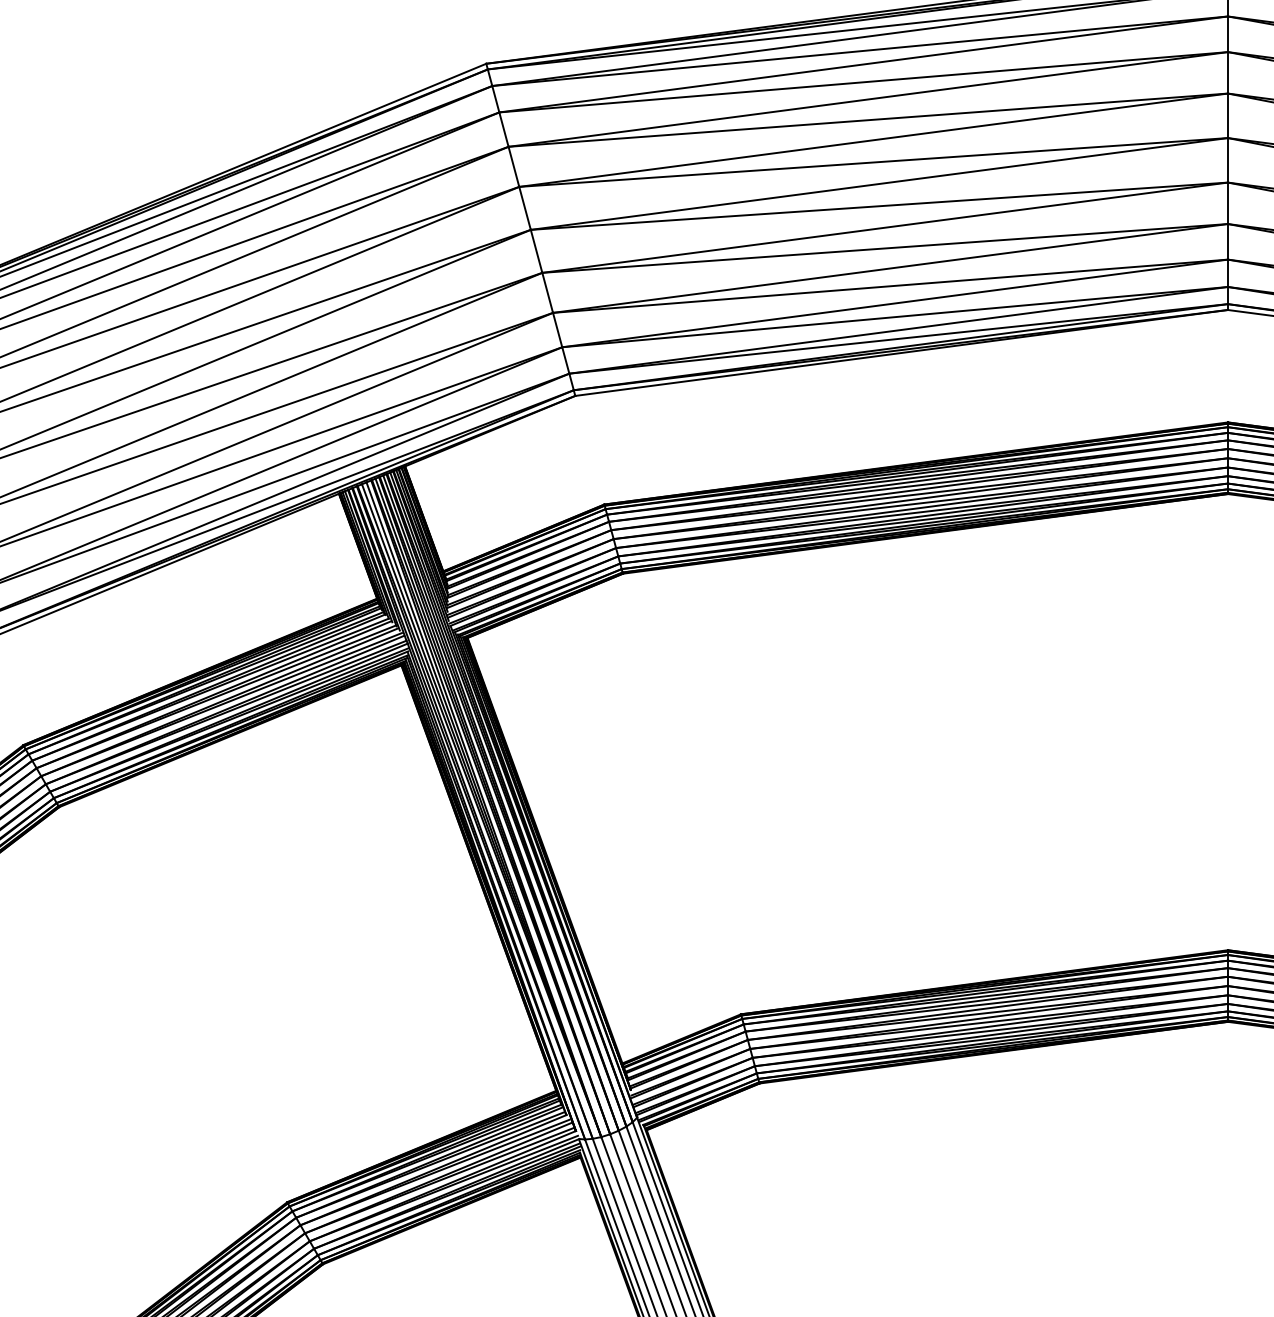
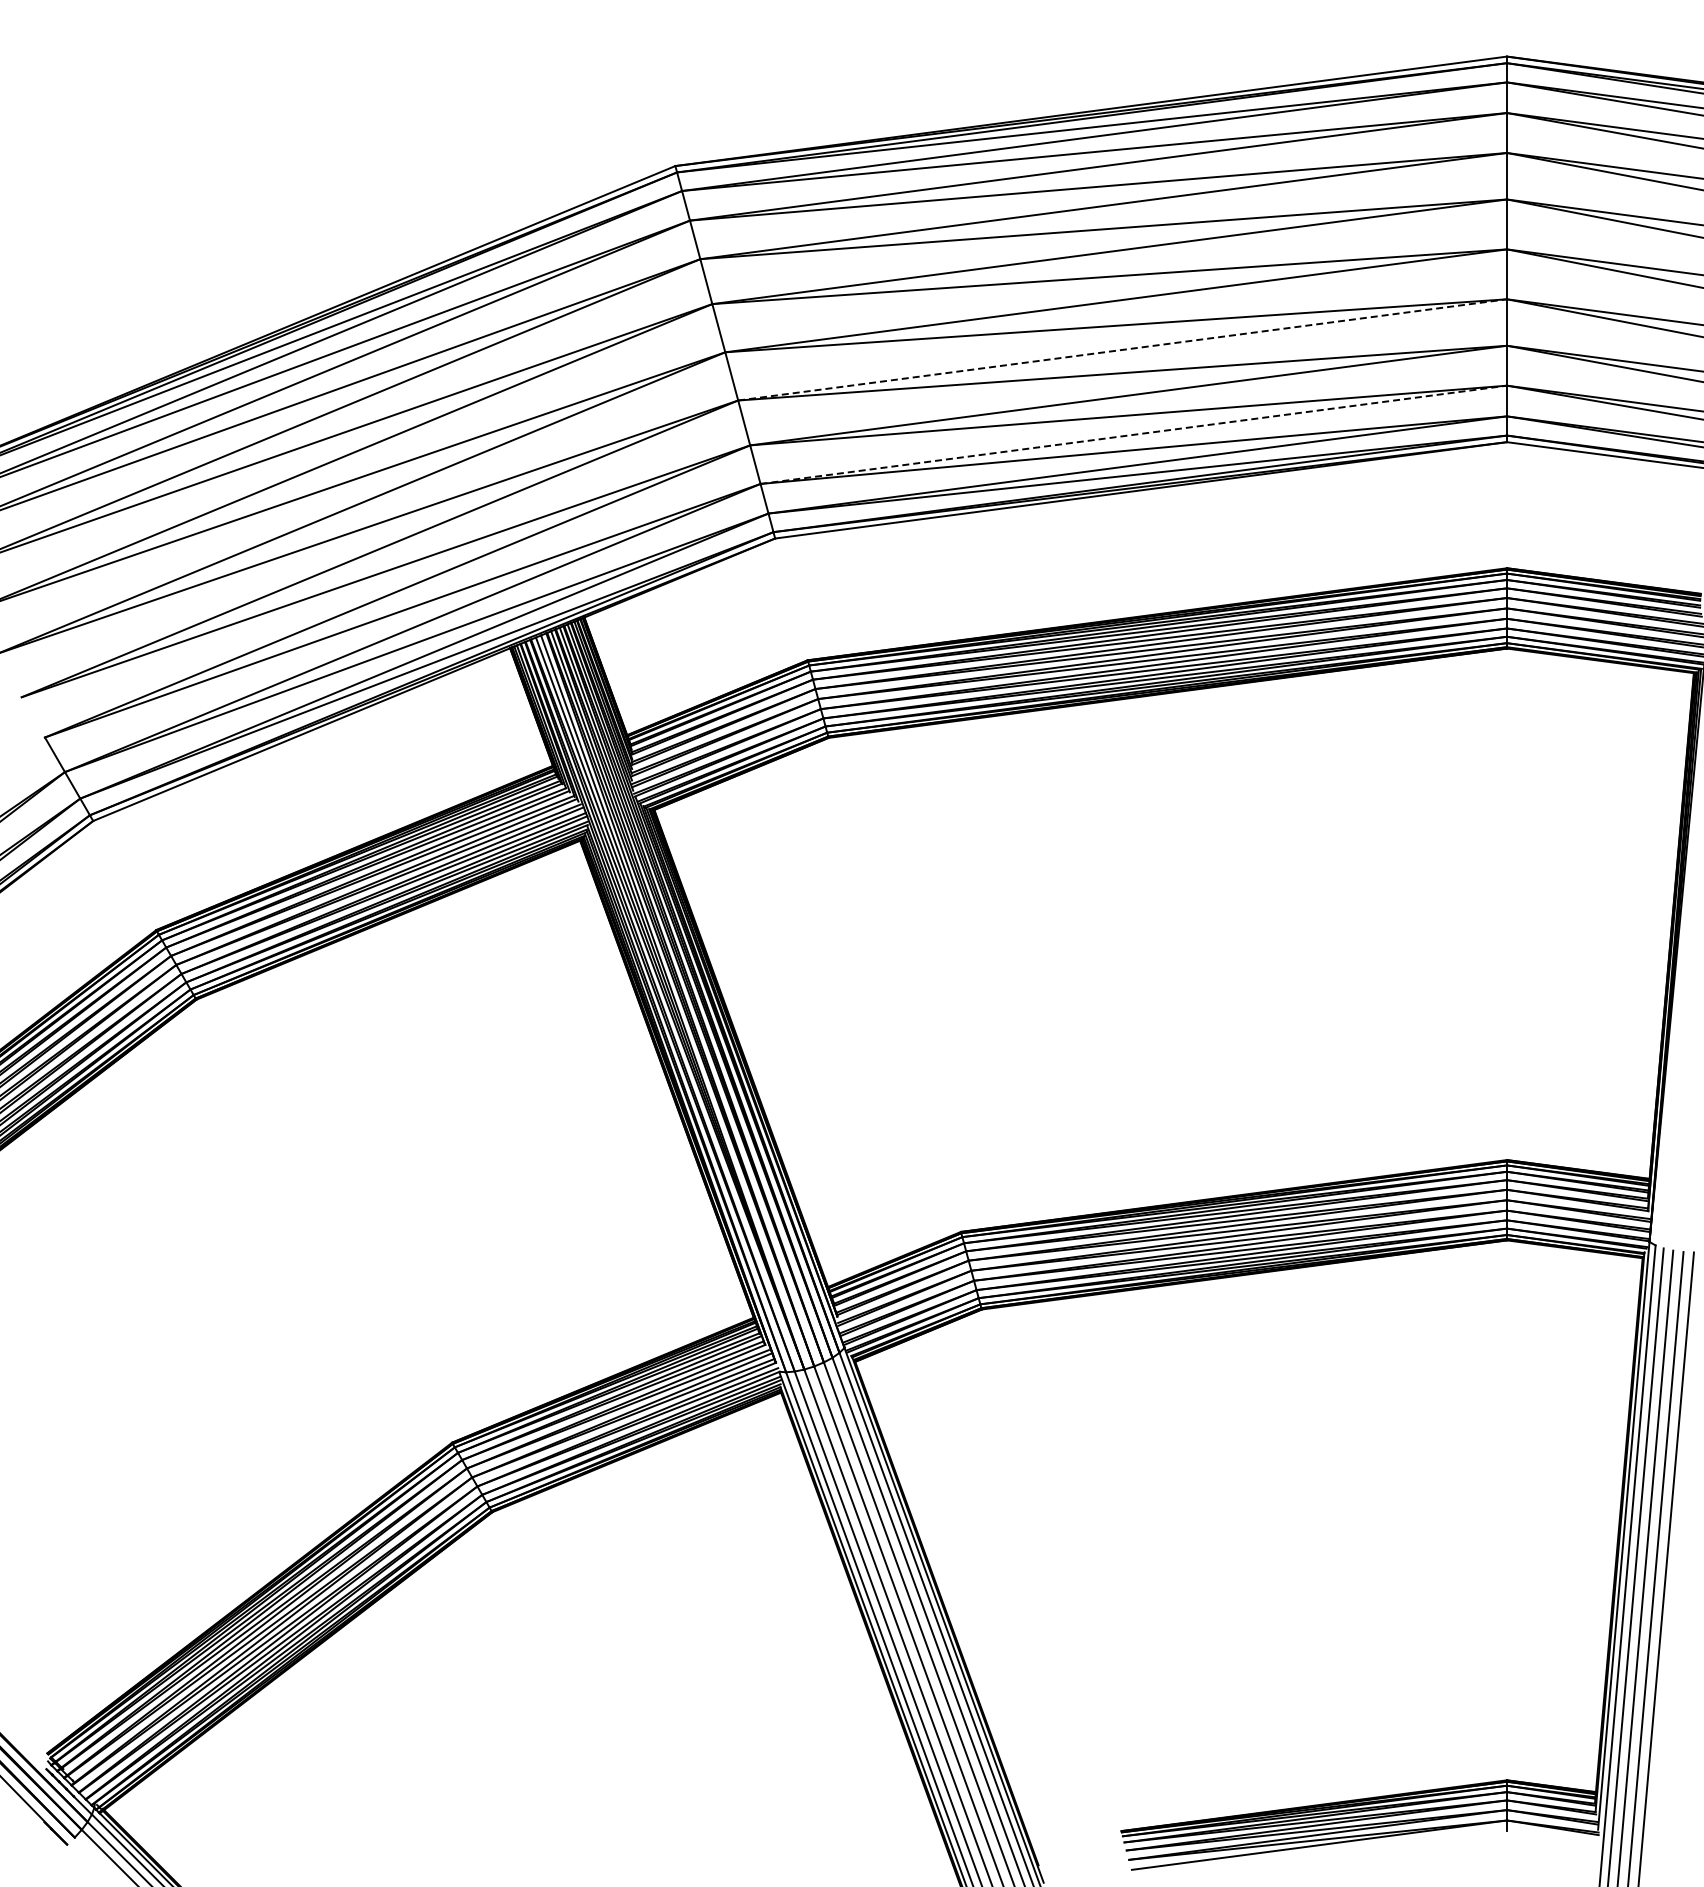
line: (885, 227) -> (1122, 349), solid -> dashed
line: (895, 303) -> (1134, 434), solid -> dashed

